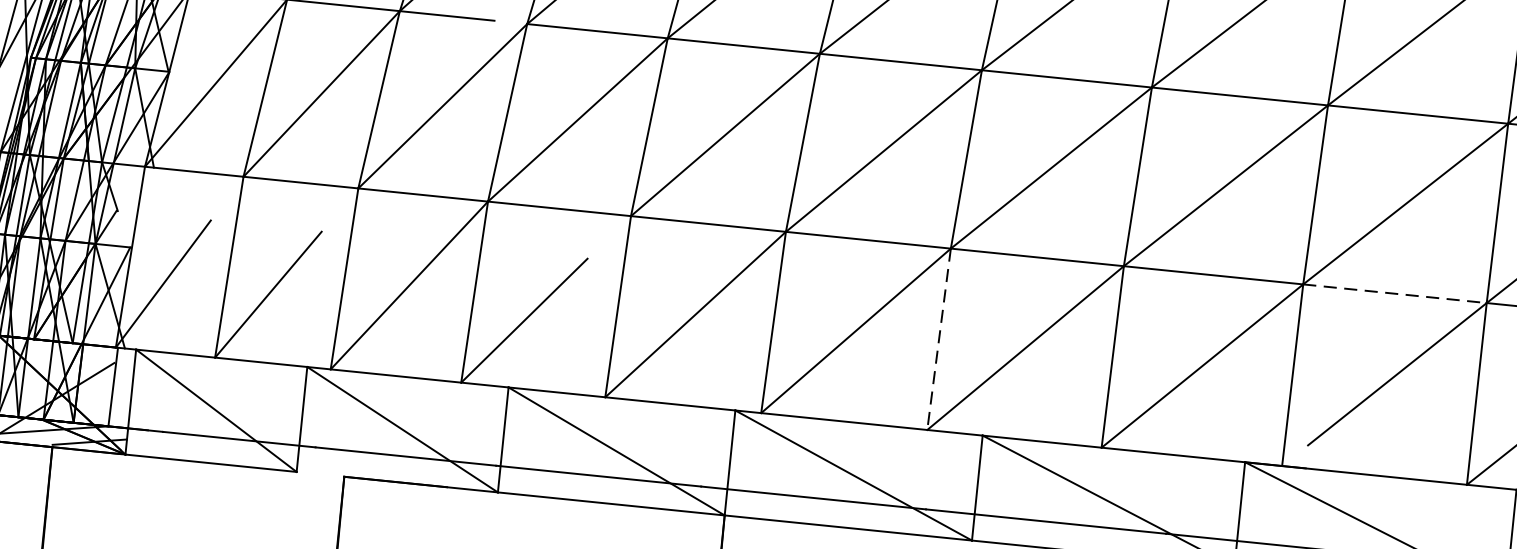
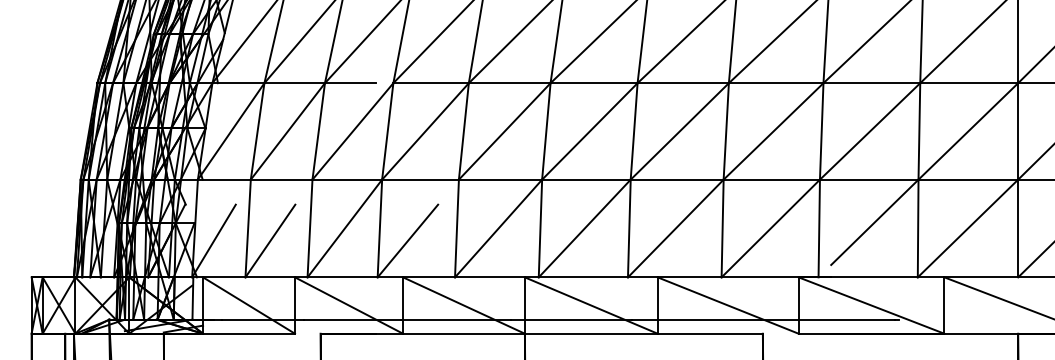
line: (1395, 293) -> (869, 179), dashed -> solid
line: (939, 339) -> (629, 228), dashed -> solid

